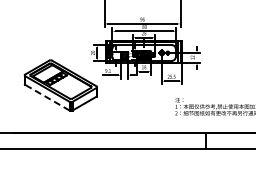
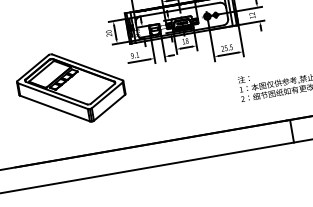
line: (47, 97) -> (55, 108), dashed -> solid

